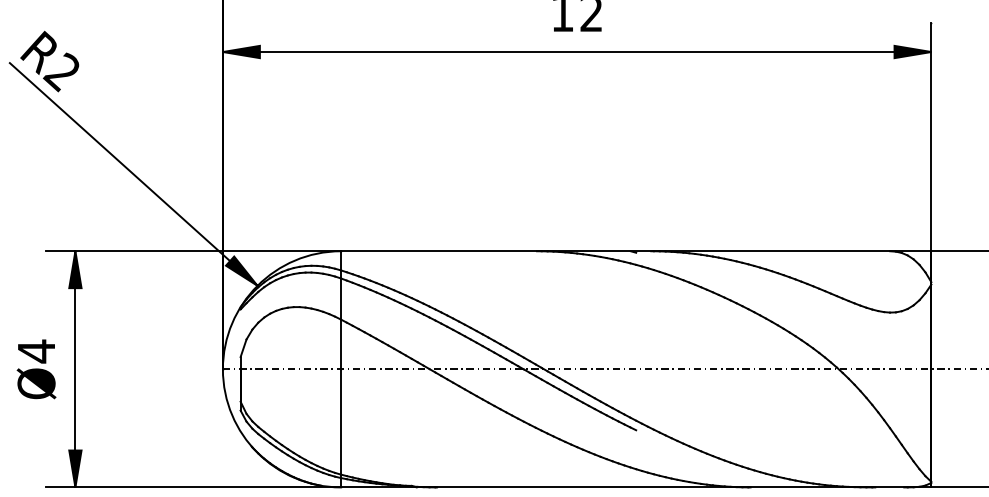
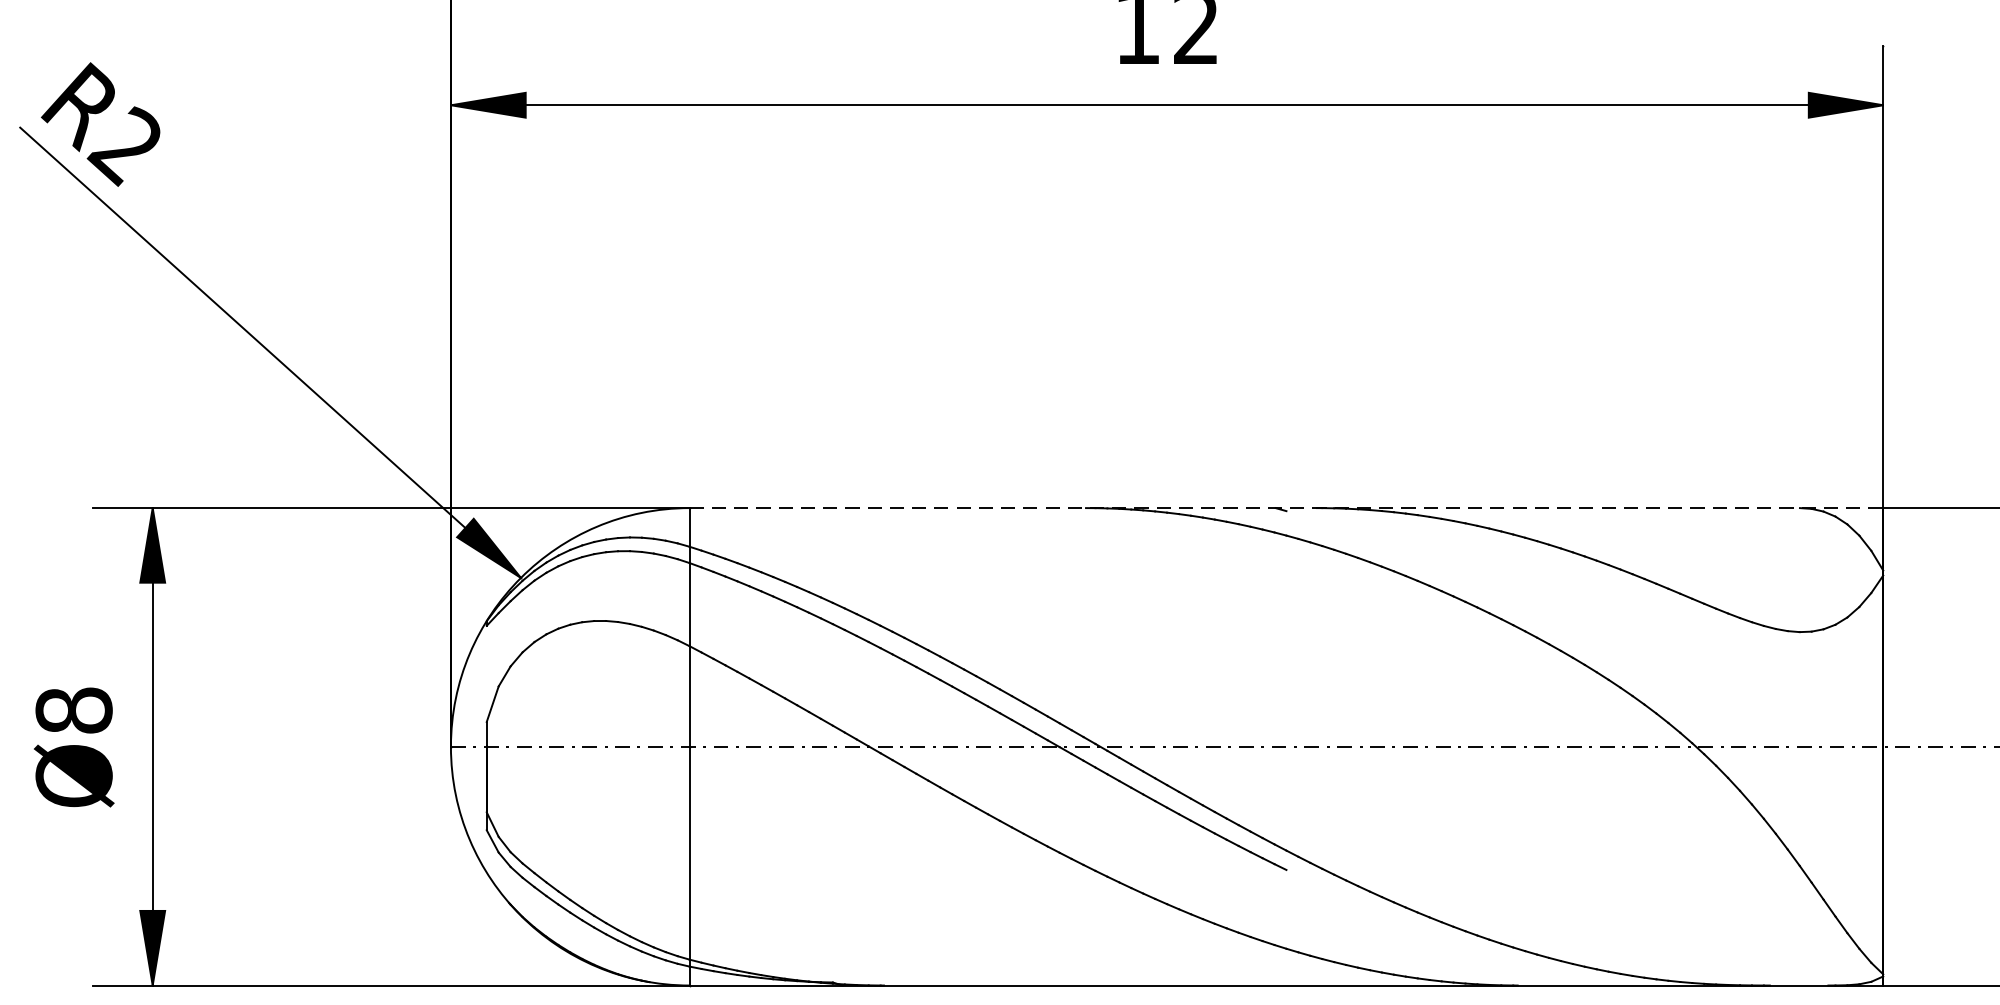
line: (636, 251) -> (1287, 508), solid -> dashed
text: (36, 351) -> (74, 710), Ø4 -> Ø8

